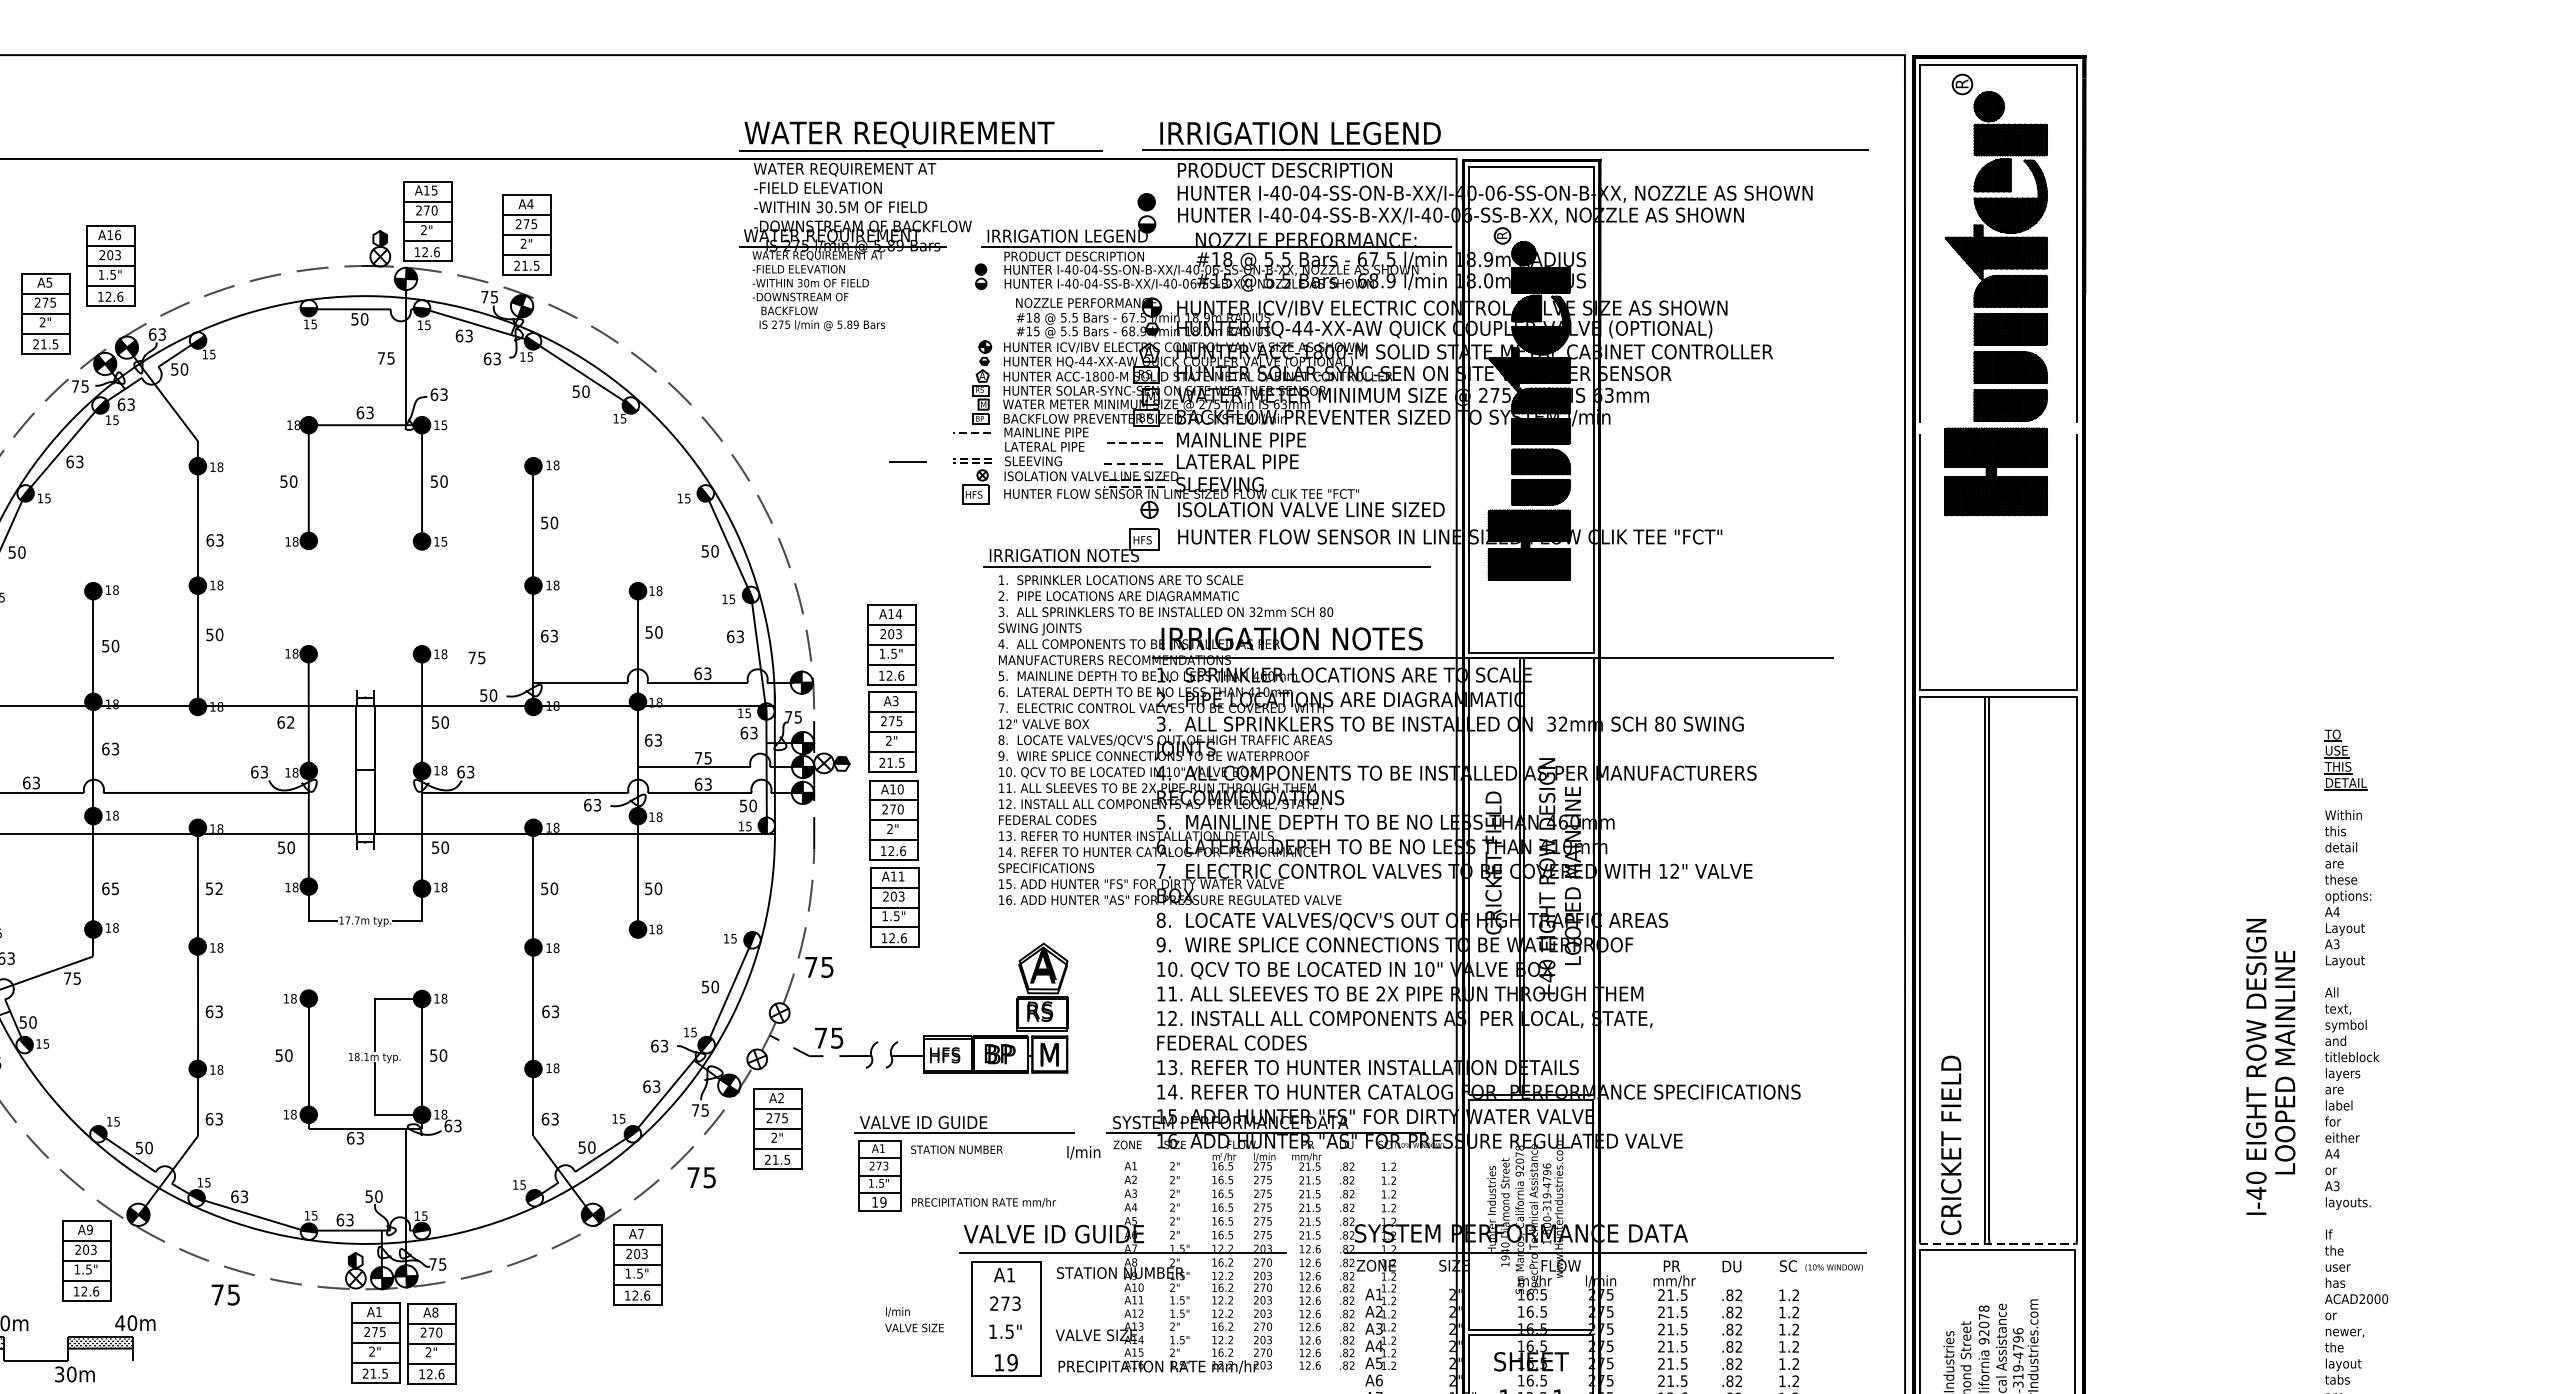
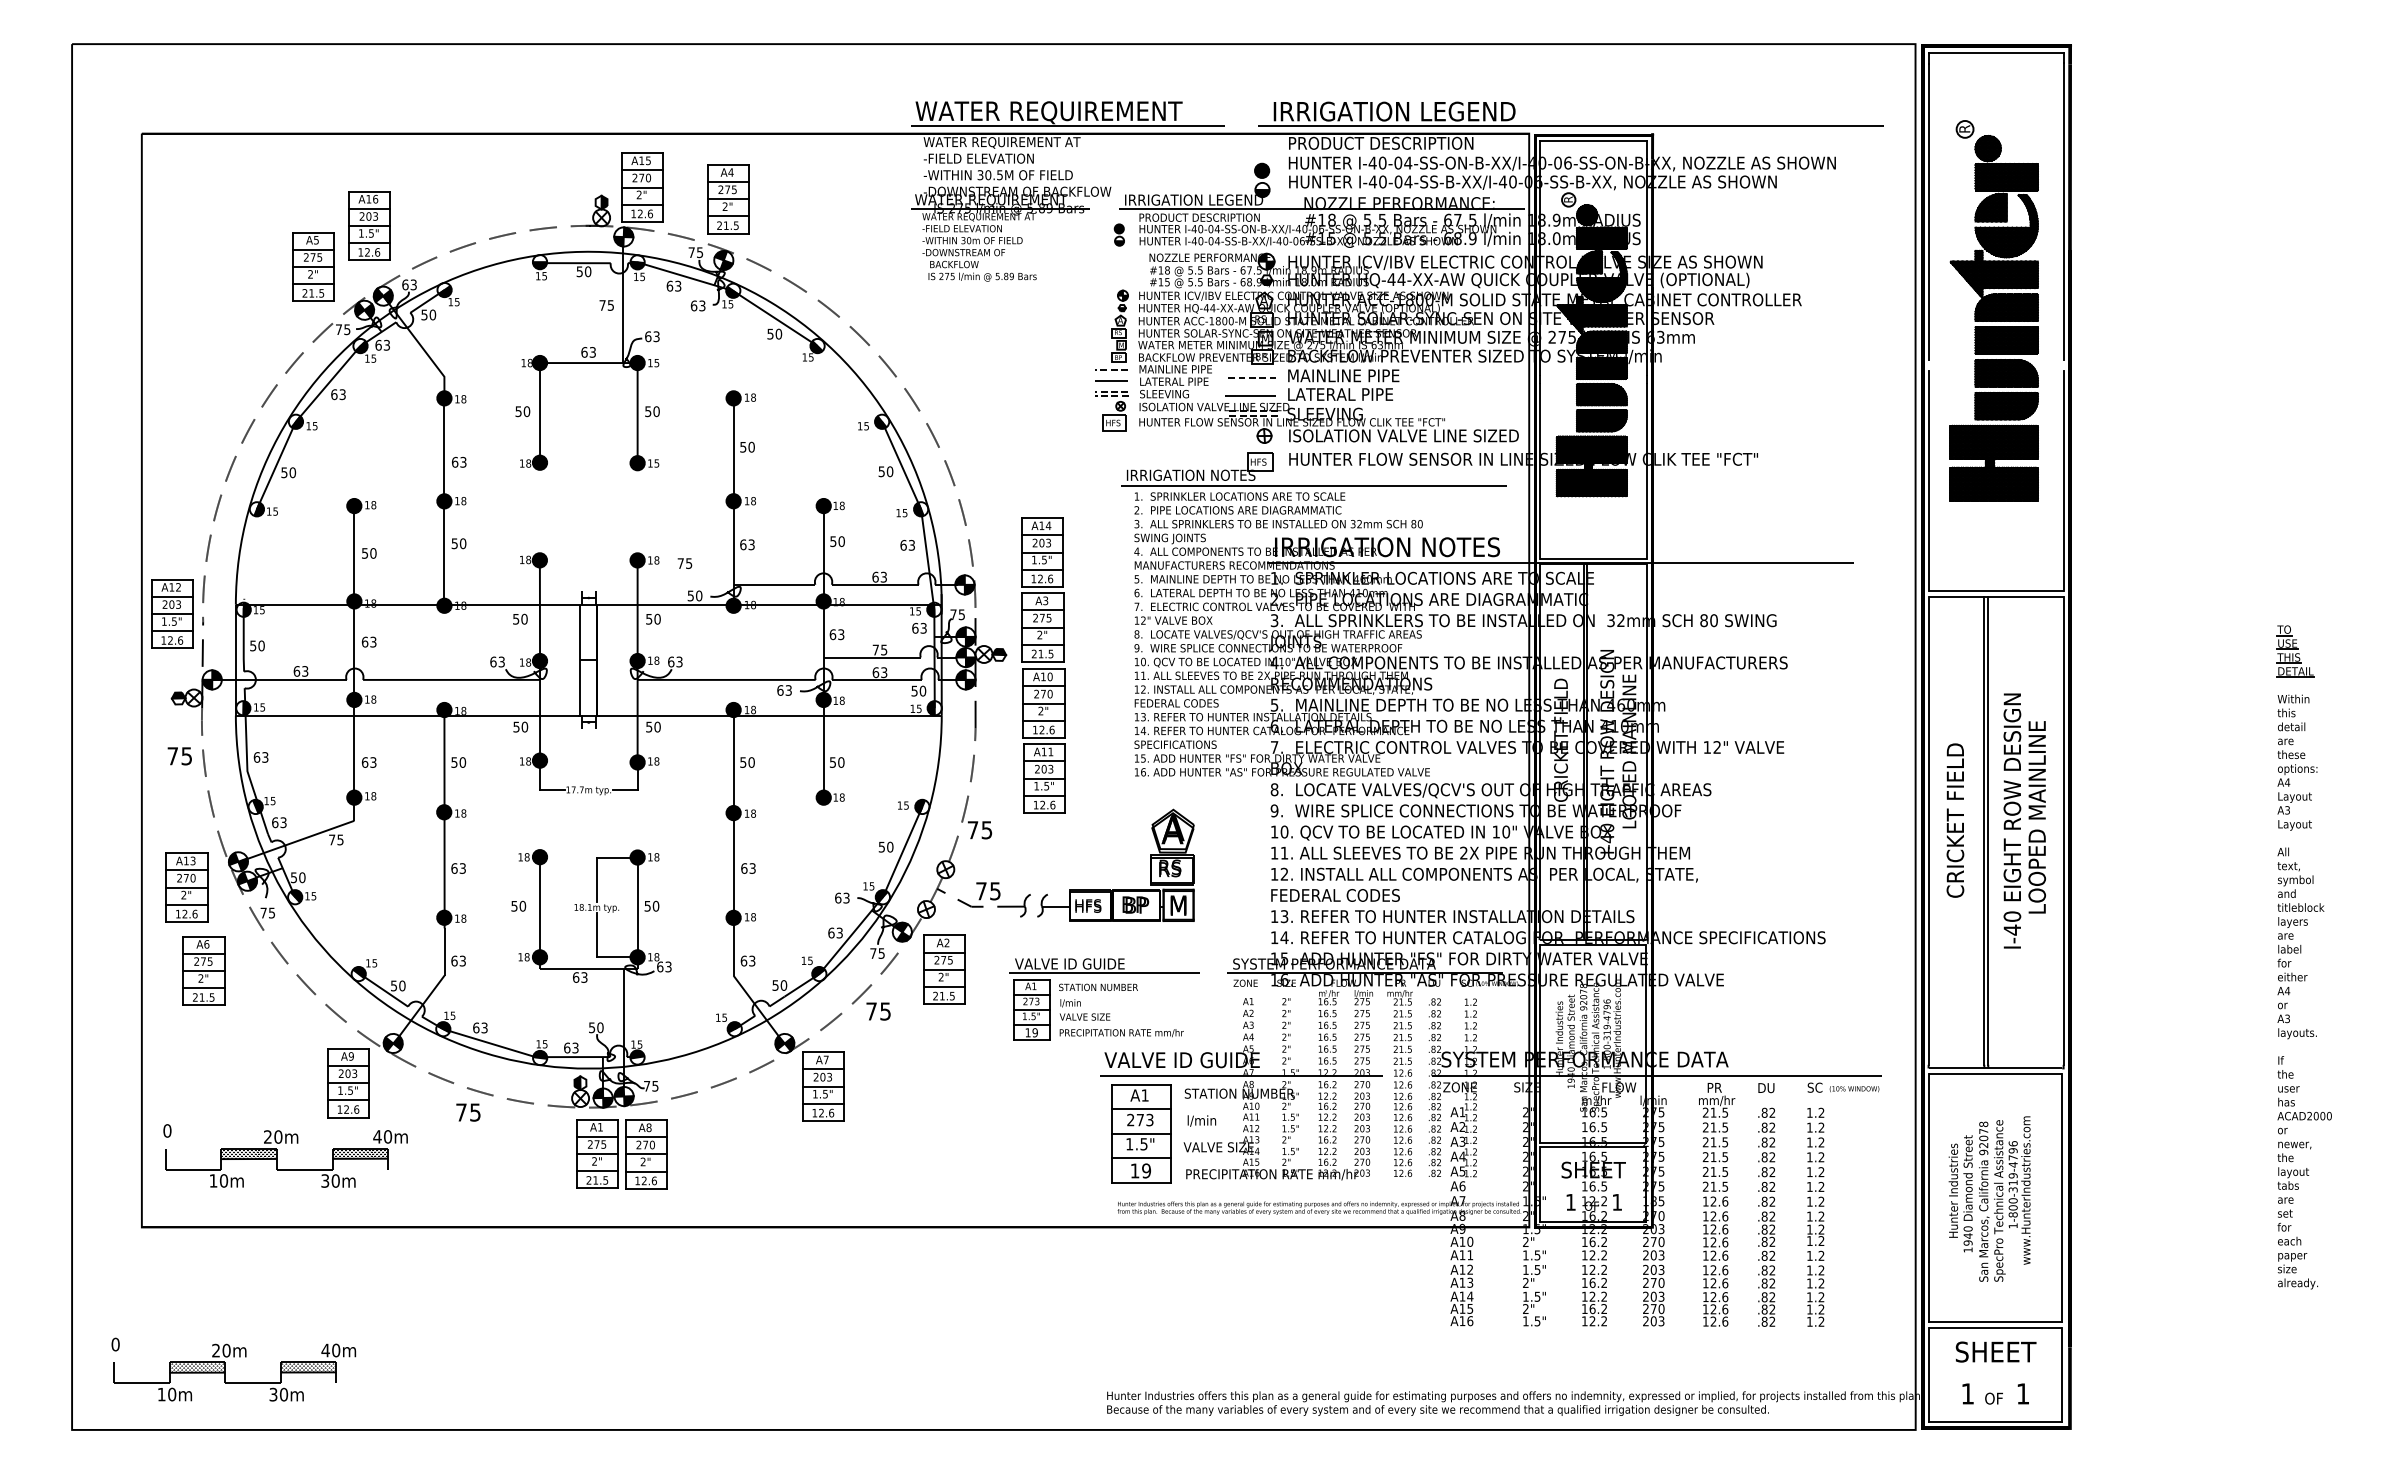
part: (1995, 294) -> (1993, 310), moved
line: (908, 461) -> (1111, 380), moved
line: (1133, 464) -> (1250, 396), dashed -> solid
text: (286, 721) -> (520, 618), 62 -> 50
text: (115, 888) -> (373, 762), 65 -> 63
text: (218, 888) -> (462, 762), 52 -> 50
text: (2270, 1066) -> (2024, 820), moved
text: (1951, 1145) -> (1955, 820), moved
text: (1083, 1152) -> (1201, 1120), moved
line: (1997, 1243) -> (1995, 1068), dashed -> solid
line: (1005, 1291) -> (1140, 1109), added
text: (913, 1319) -> (1084, 1009), moved
line: (1005, 1319) -> (1140, 1133), added
line: (1005, 1348) -> (1140, 1158), added

